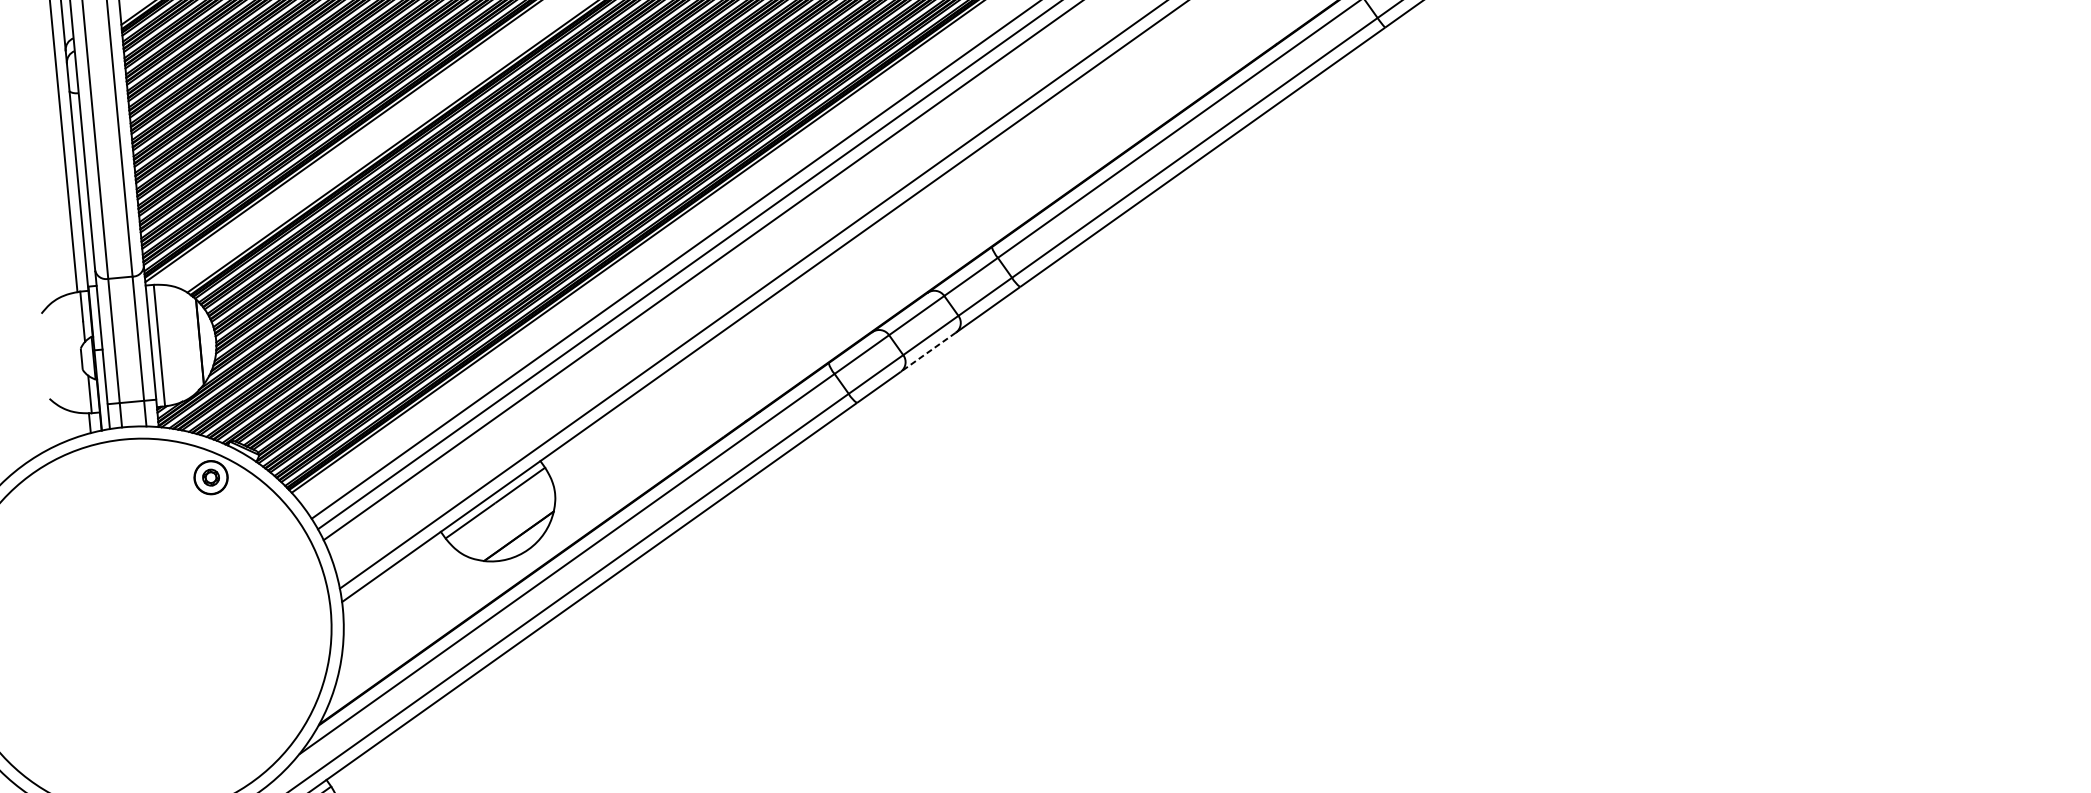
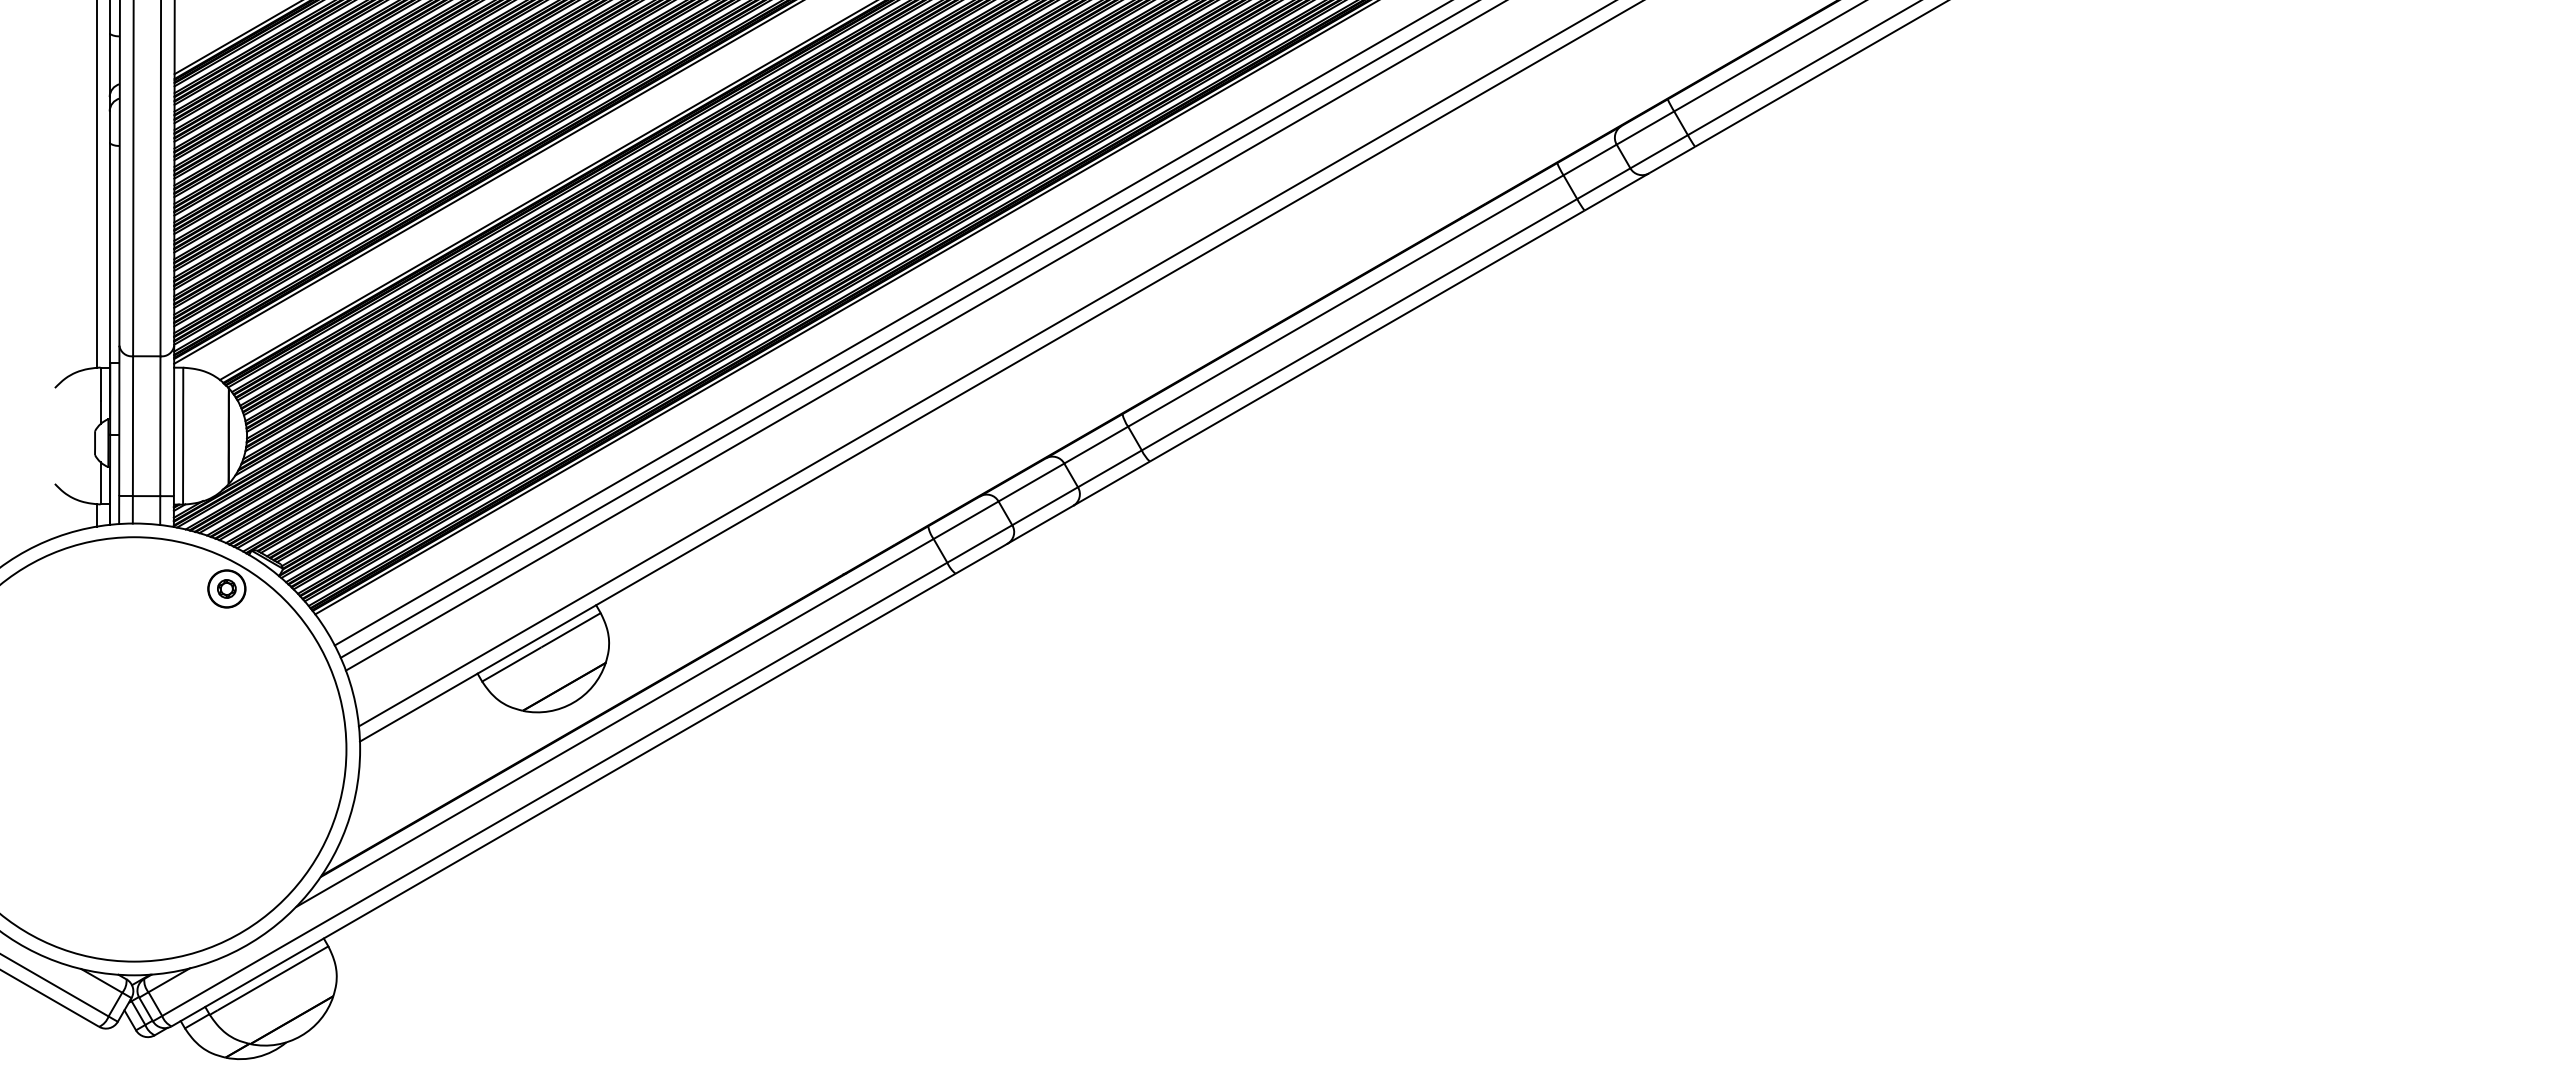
line: (928, 352) -> (1040, 524), dashed -> solid

